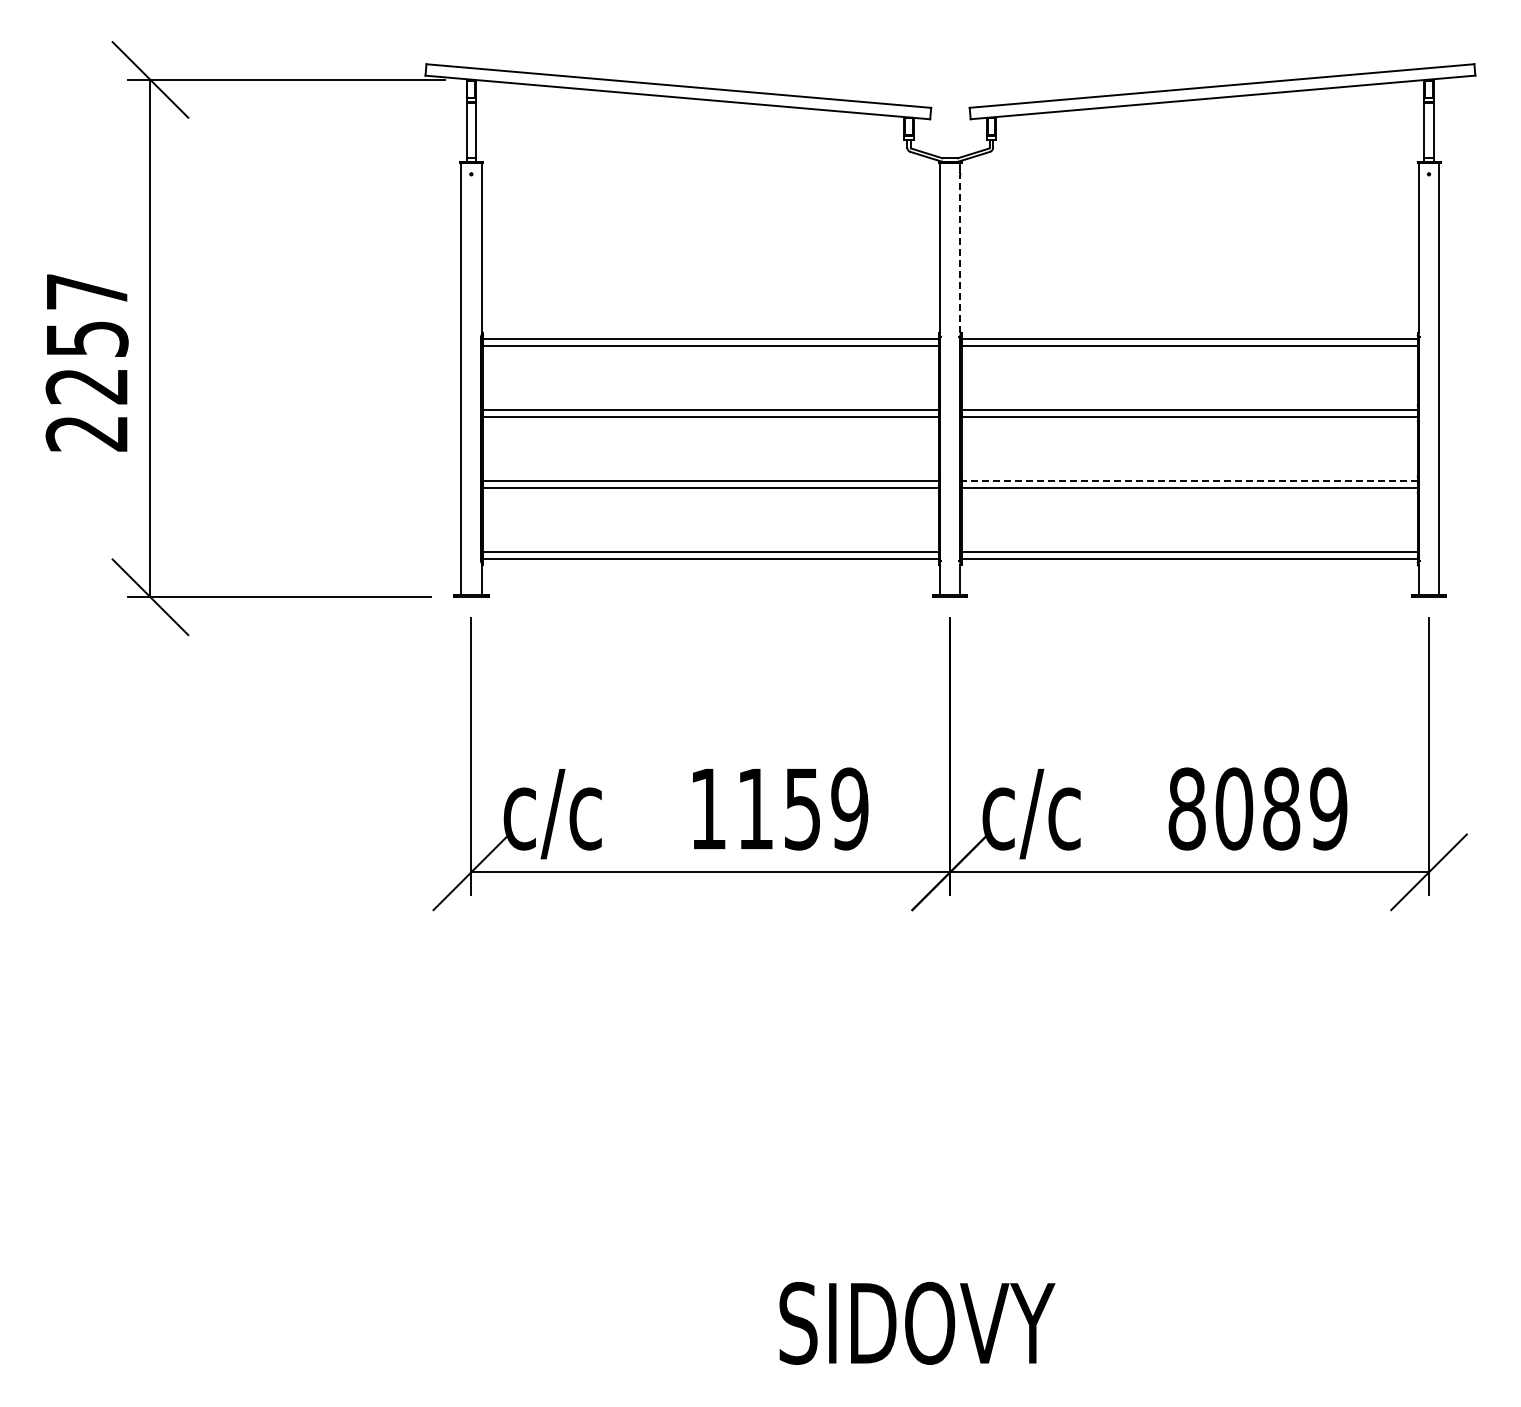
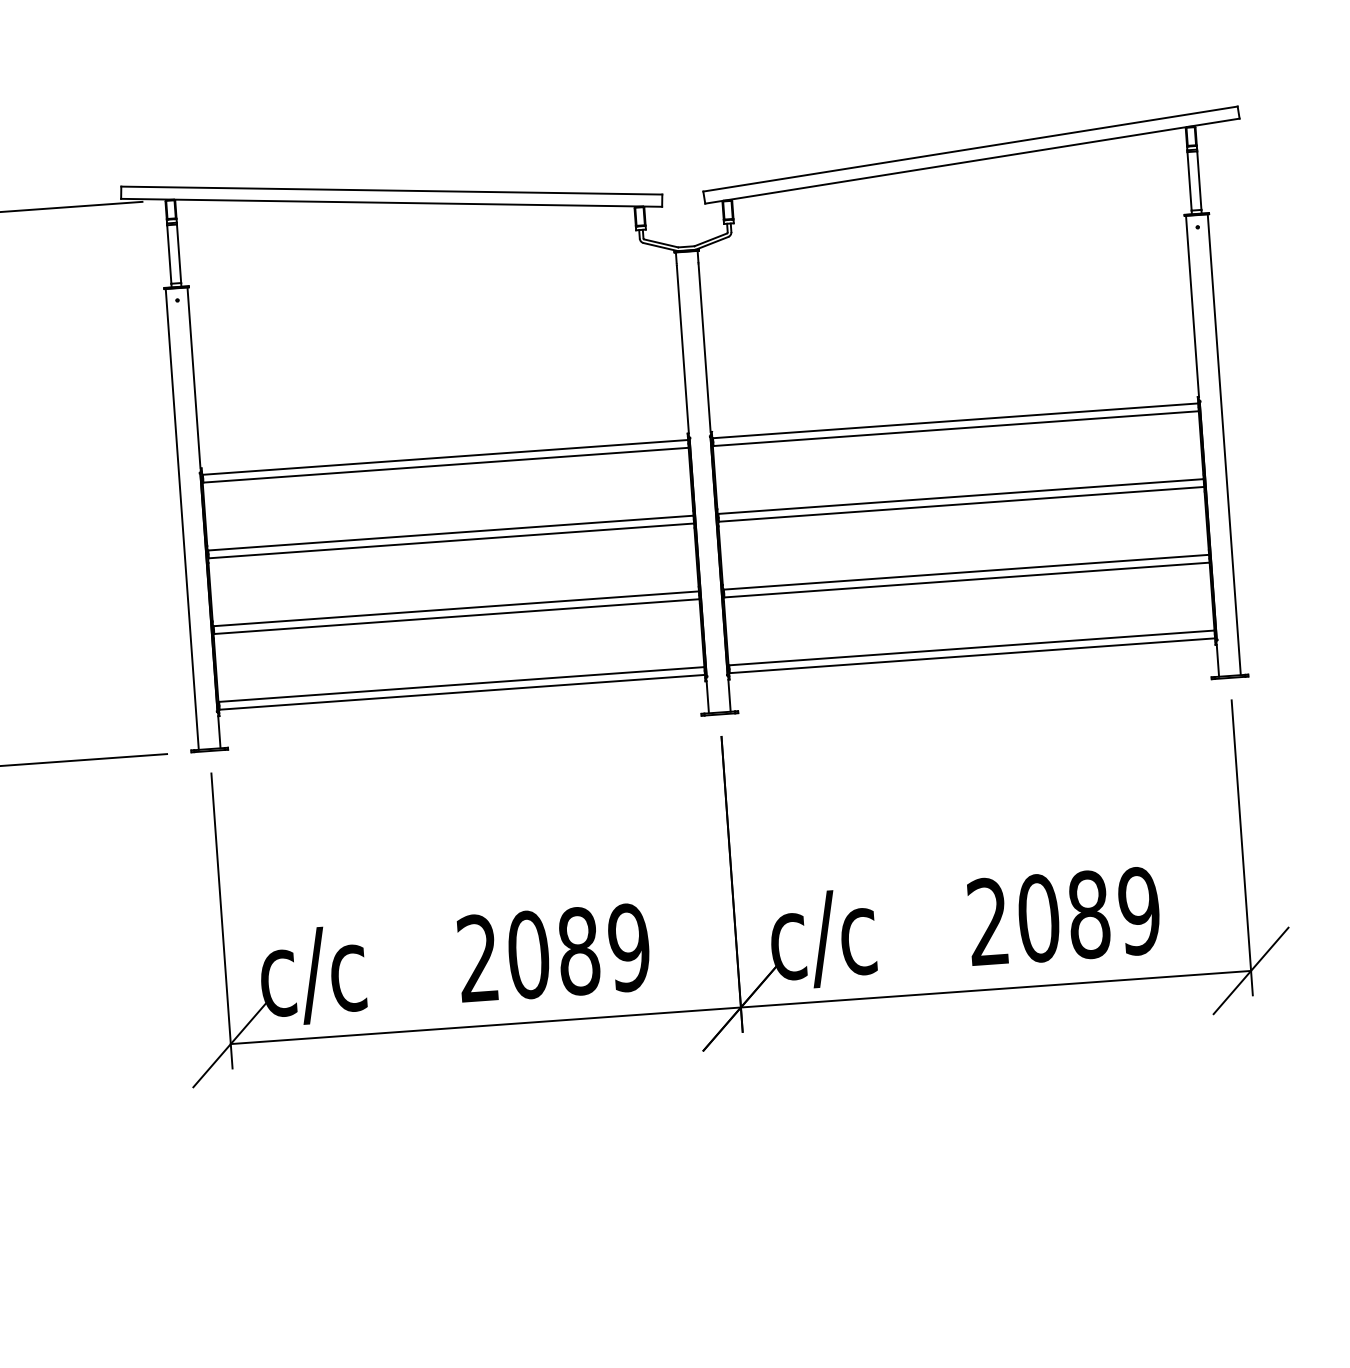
line: (960, 254) -> (704, 348), dashed -> solid
line: (1189, 480) -> (965, 571), dashed -> solid
text: (755, 808) -> (528, 954), 1159 -> 2089
text: (1186, 808) -> (987, 921), 8089 -> 2089

